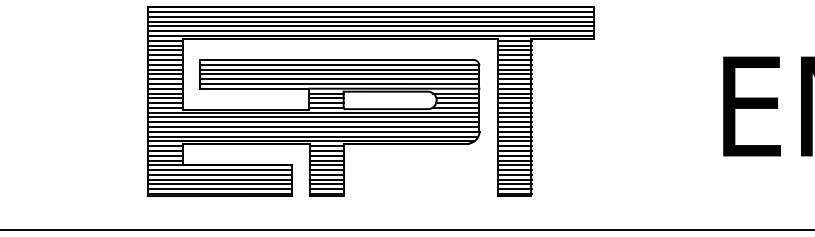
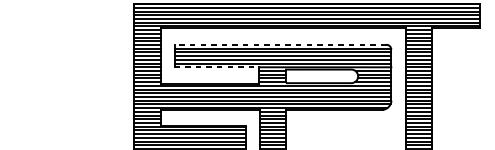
line: (335, 59) -> (279, 44), solid -> dashed
line: (254, 88) -> (216, 67), solid -> dashed

